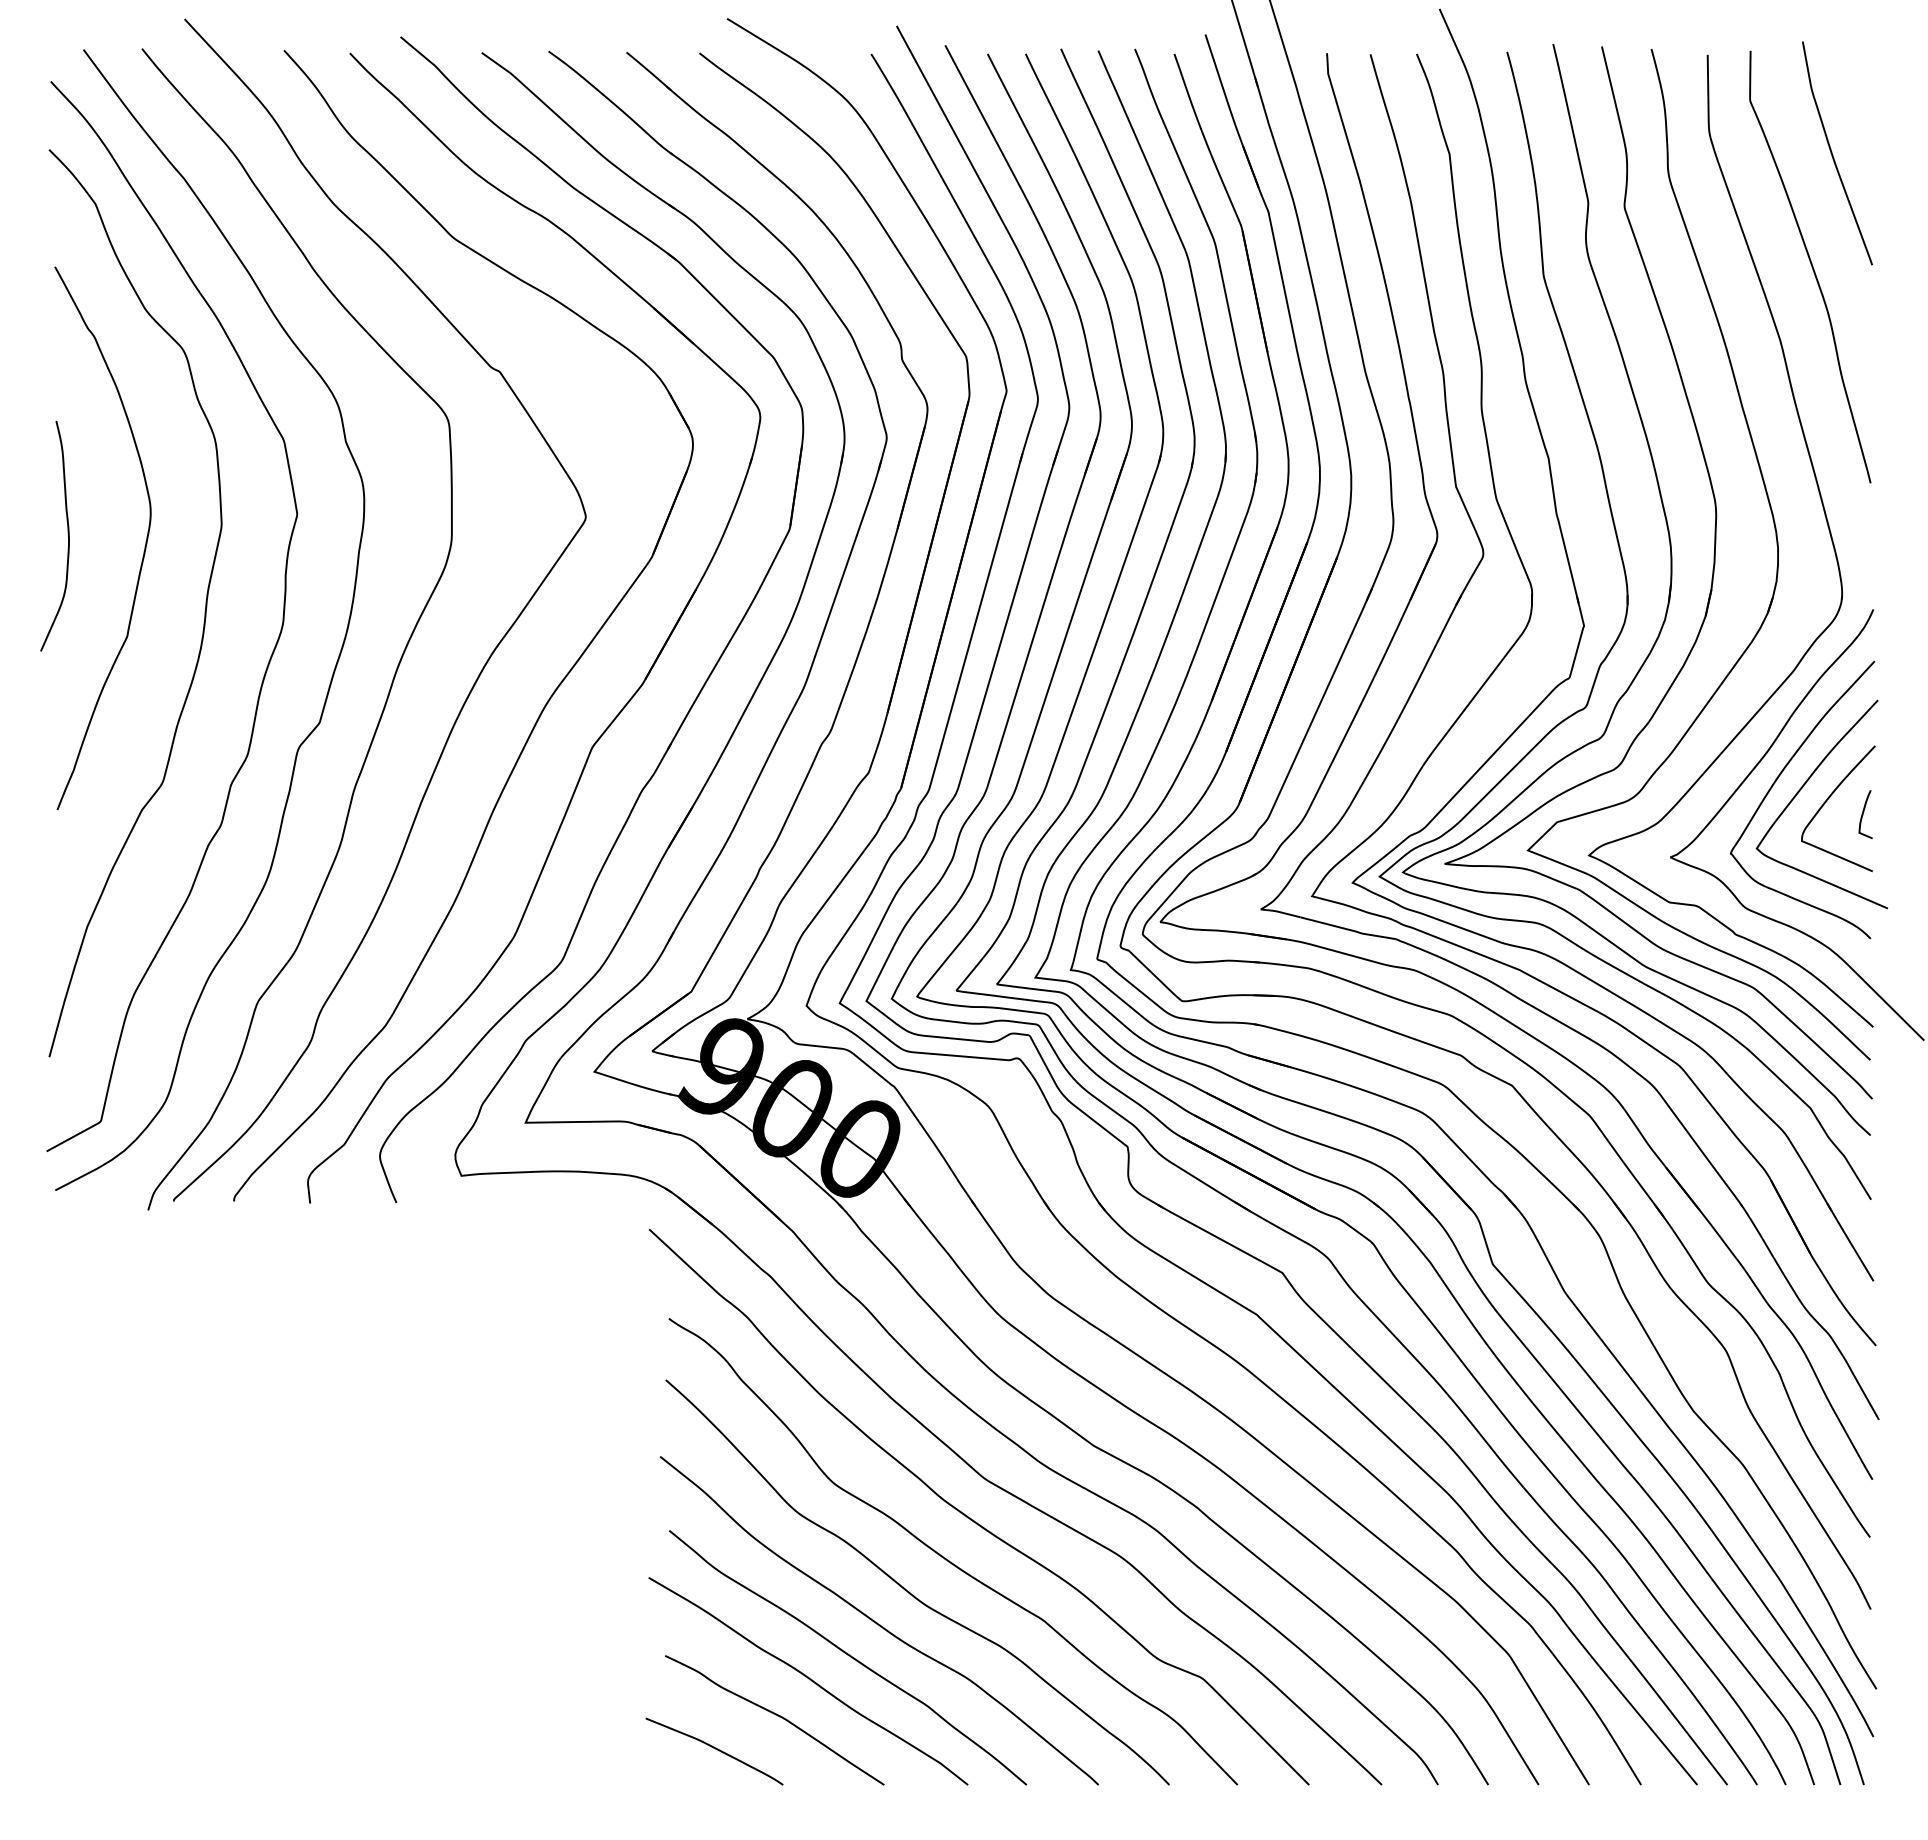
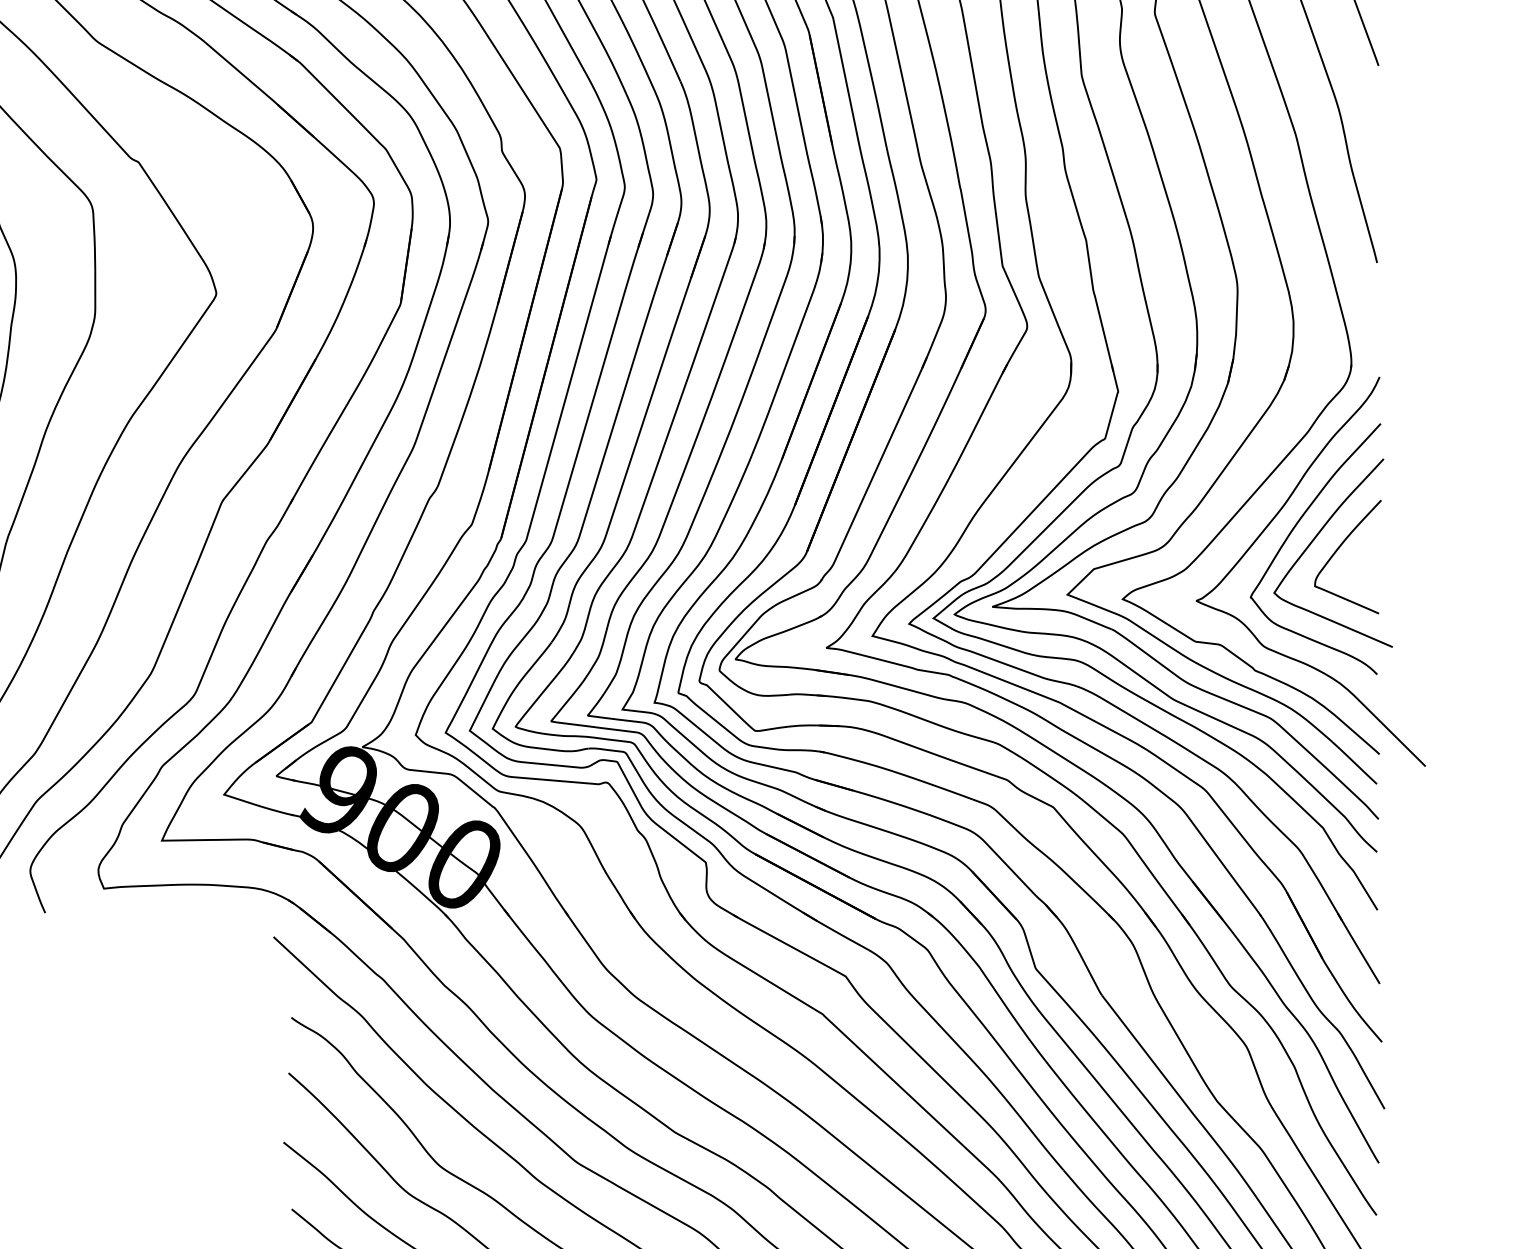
curve: (1863, 814) -> (1370, 562), removed

